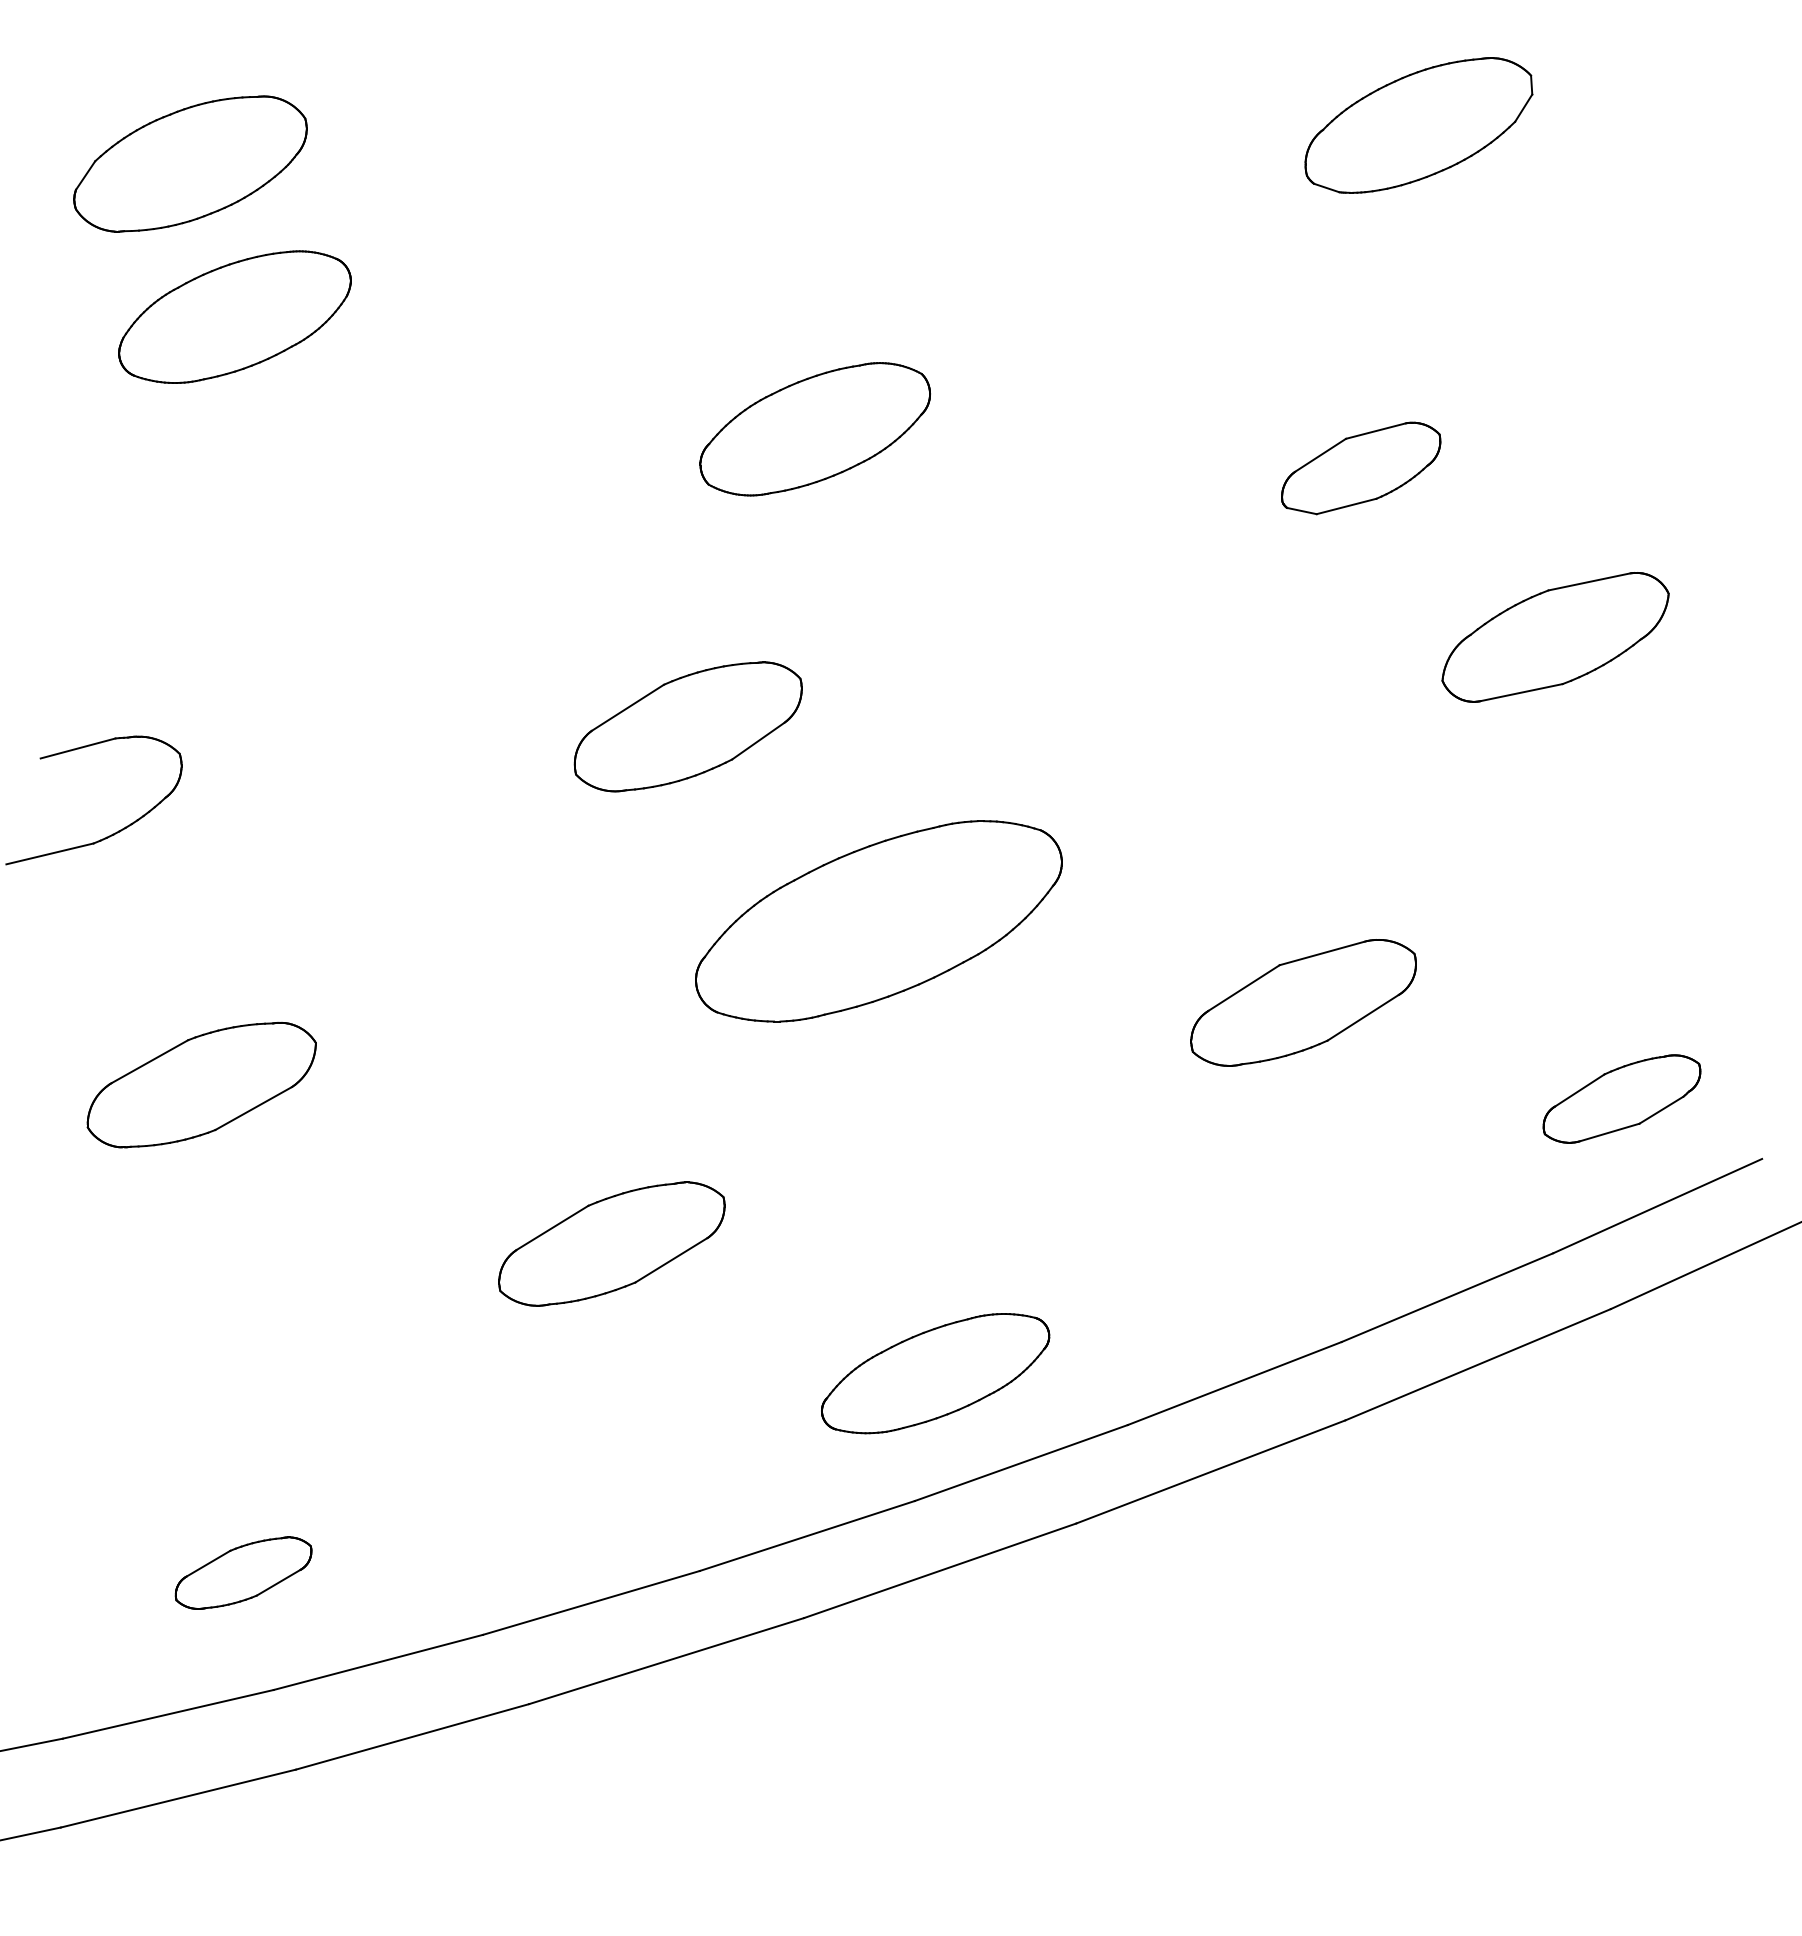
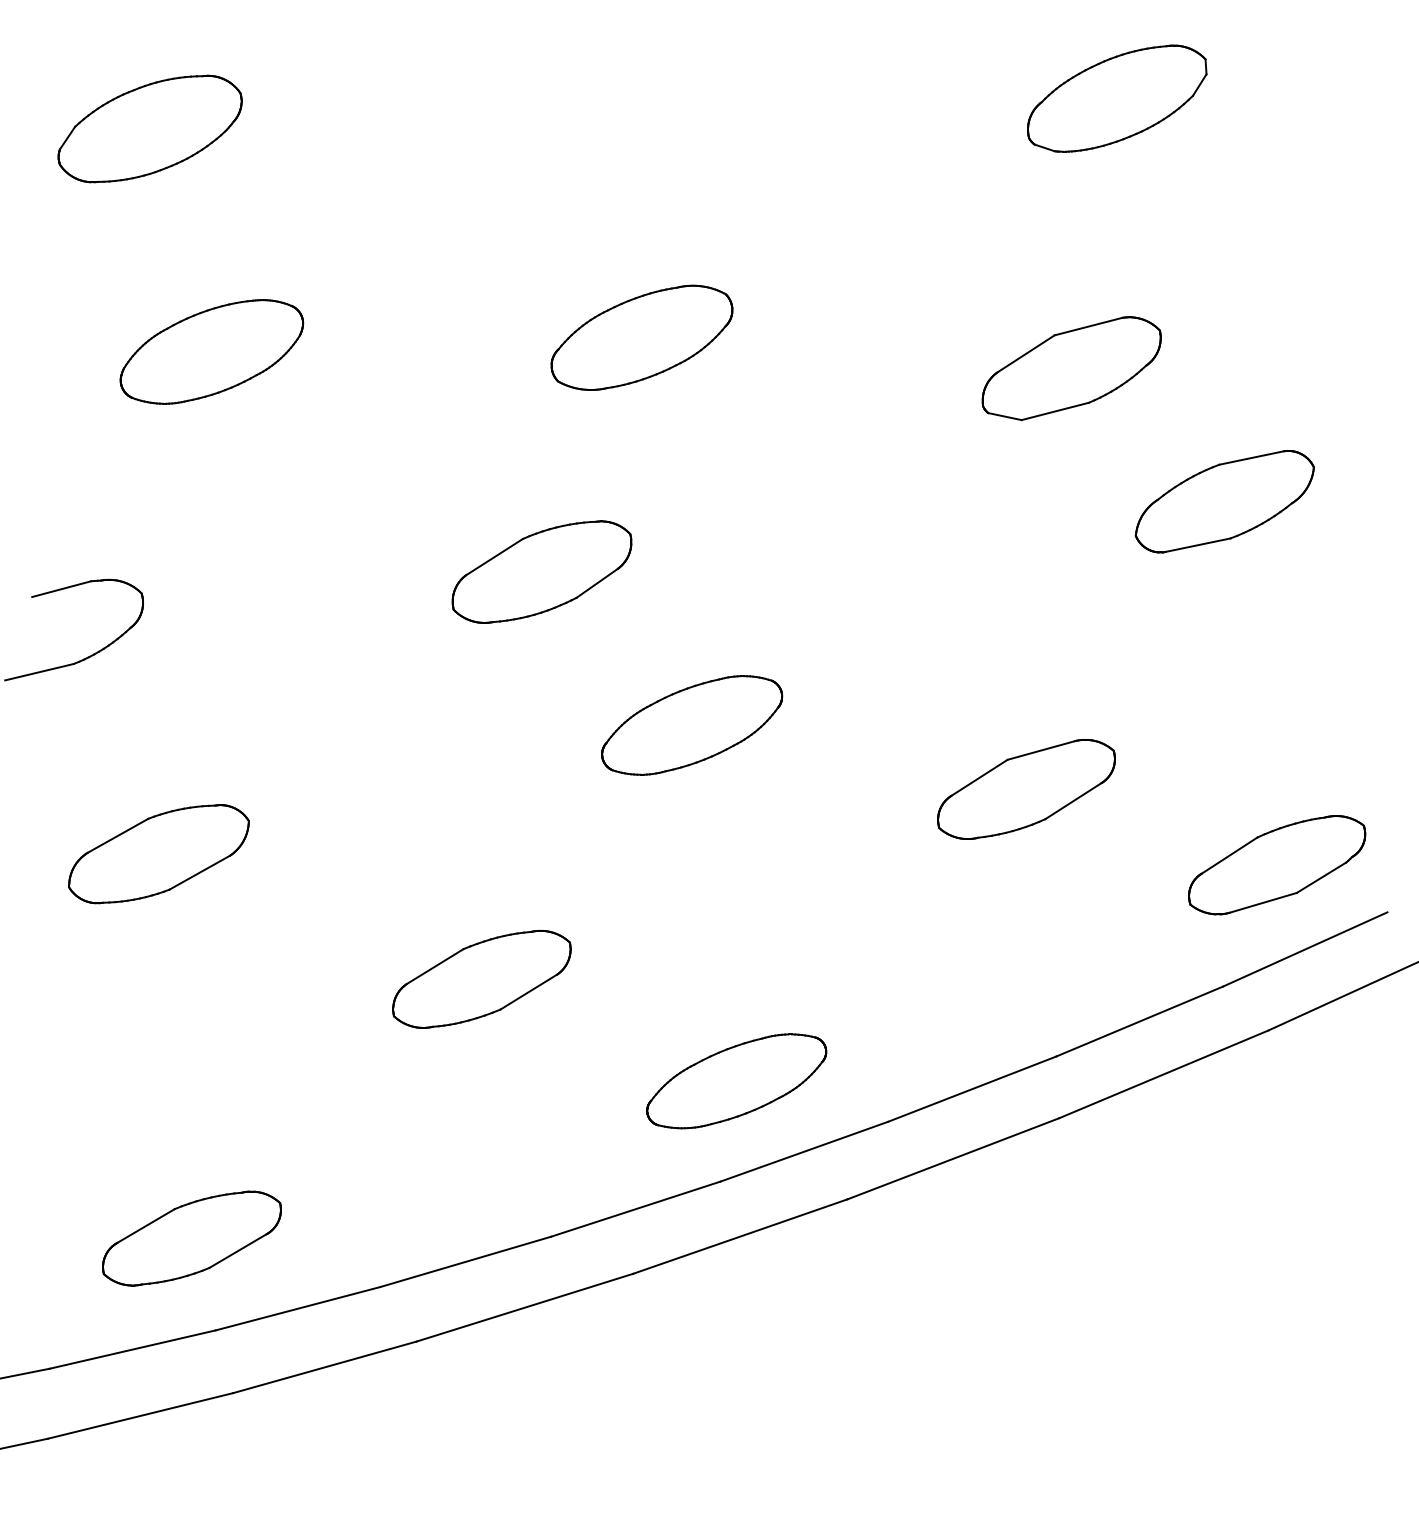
part: (234, 316) -> (211, 351), moved
part: (1361, 468) -> (1072, 368), size x1.43
part: (878, 921) -> (691, 725), size x0.62
part: (1621, 1098) -> (1276, 864), size x1.43
part: (243, 1572) -> (191, 1237), size x1.67

